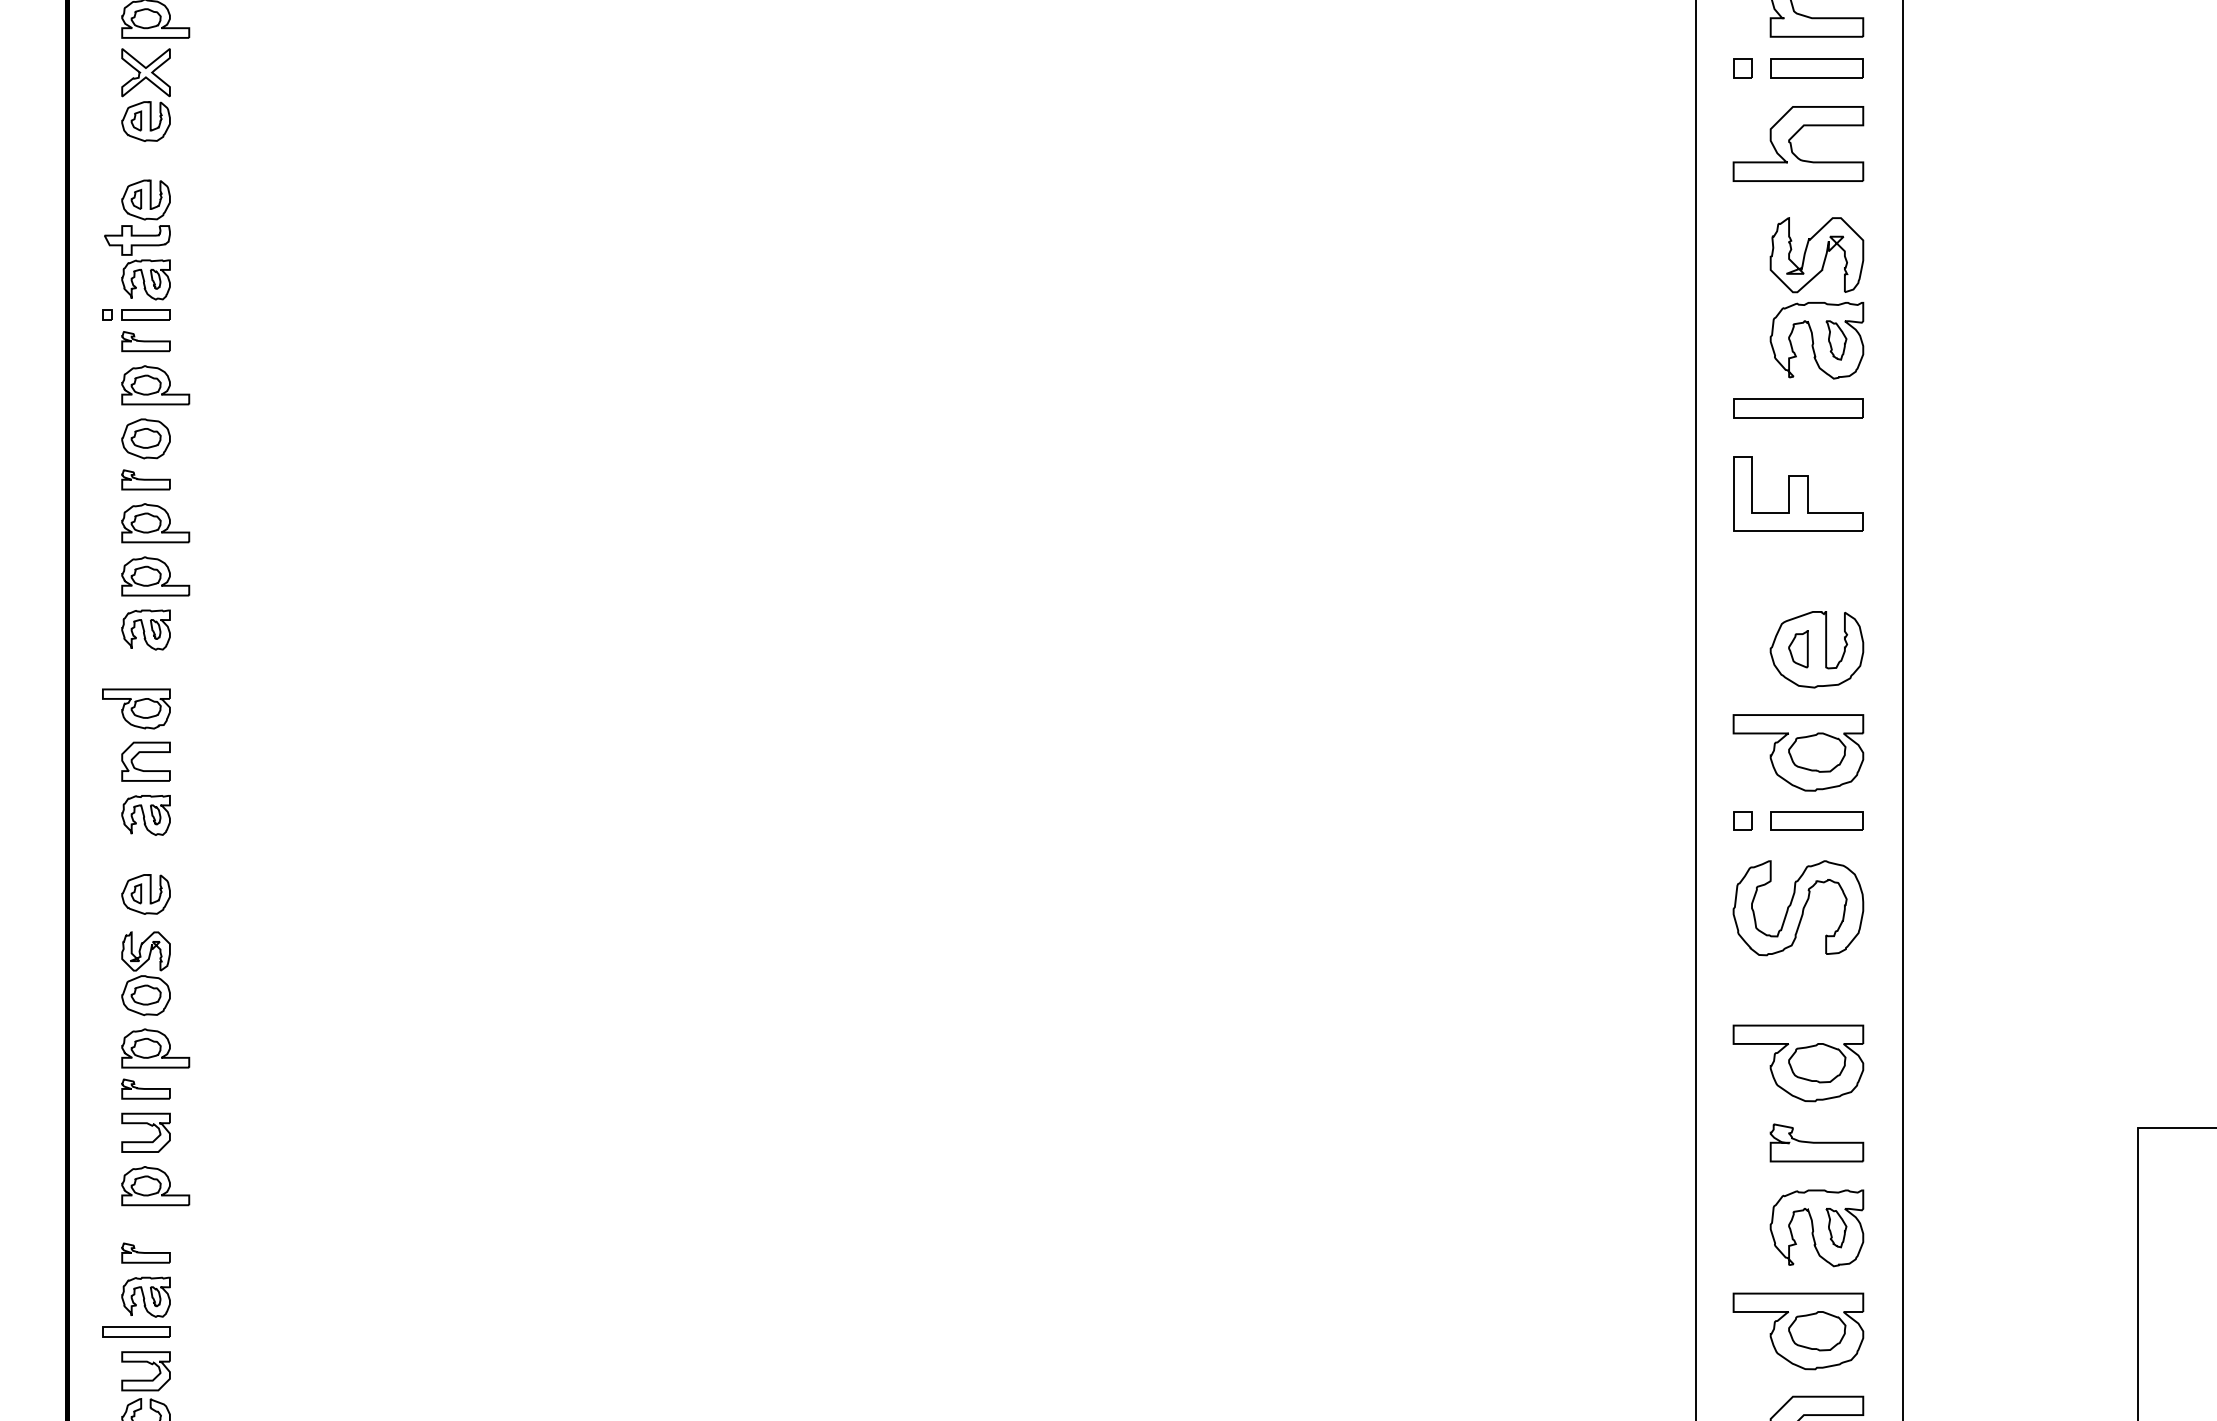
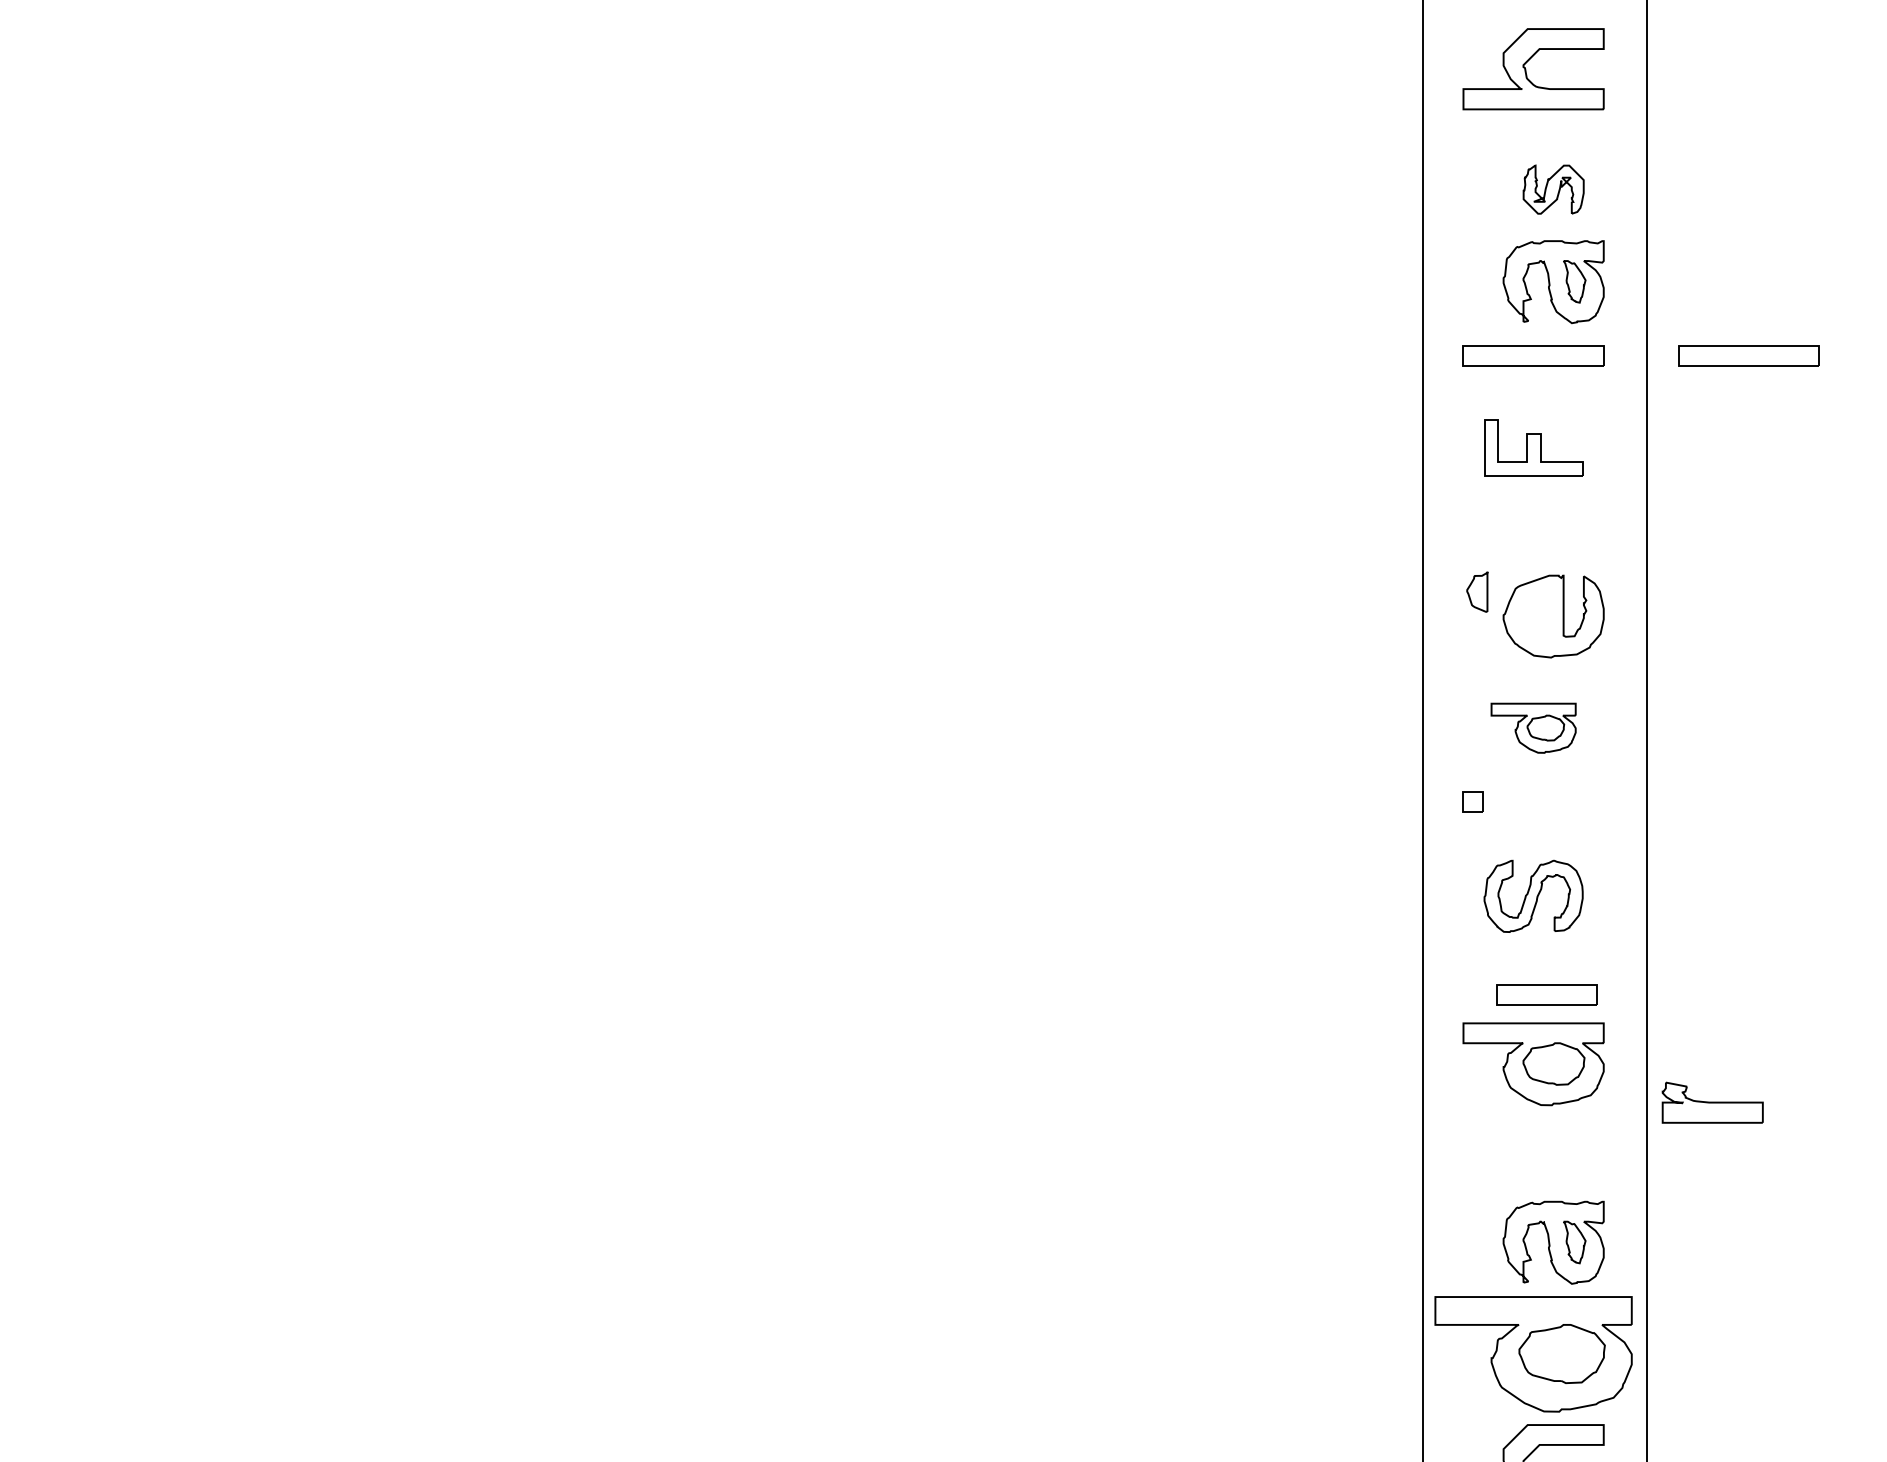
part: (1816, 255) -> (1553, 189), size x0.6
part: (1997, 408) -> (1749, 355), added
part: (1798, 493) -> (1533, 447), size x0.7
part: (1798, 649) -> (1477, 592), moved
part: (1798, 752) -> (1533, 727), size x0.6
part: (1816, 820) -> (1546, 994), moved
part: (1798, 908) -> (1533, 896), size x0.7
part: (1816, 1142) -> (1712, 1102), moved
part: (1798, 1331) -> (1533, 1354), size x1.4

